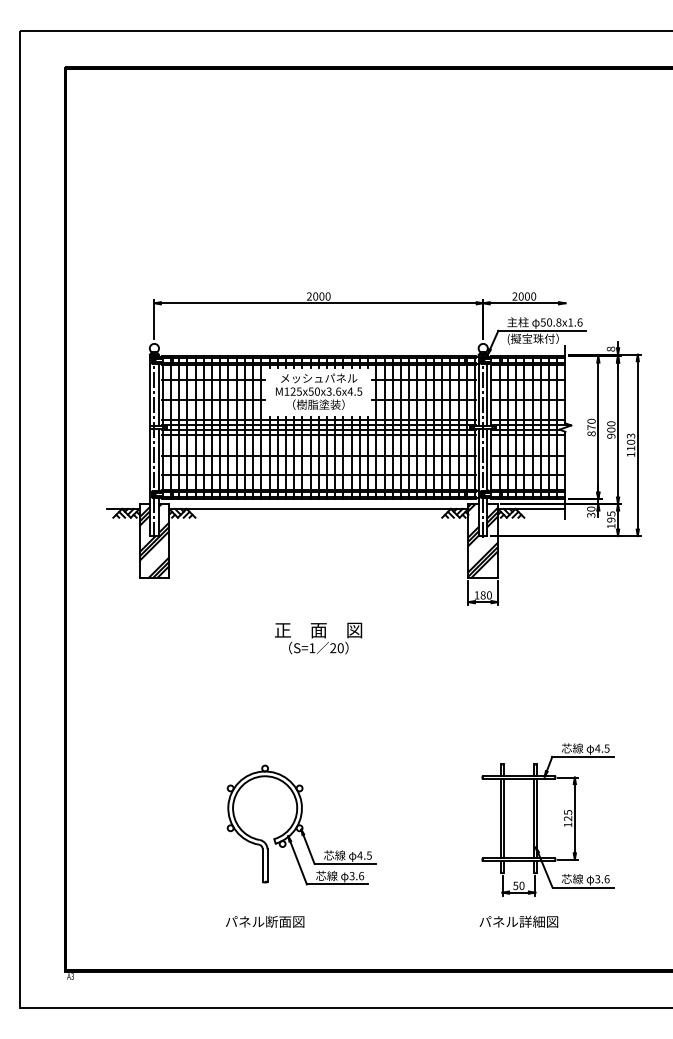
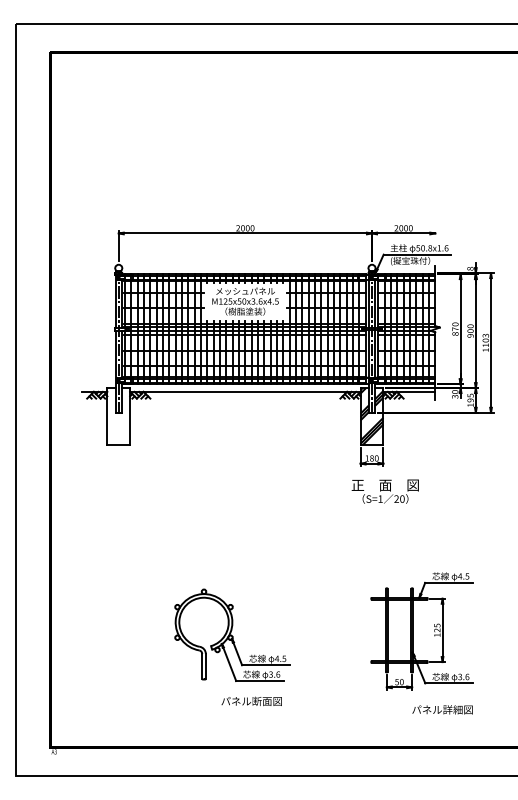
hatch: (154, 541) -> (118, 416), removed
text: (318, 638) -> (385, 491), moved
text: (264, 921) -> (251, 701), moved
text: (518, 921) -> (442, 709), moved

